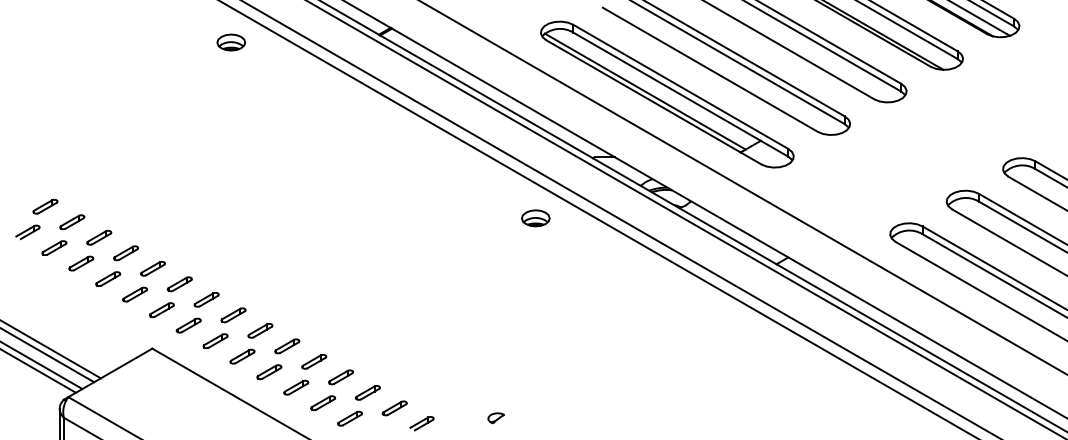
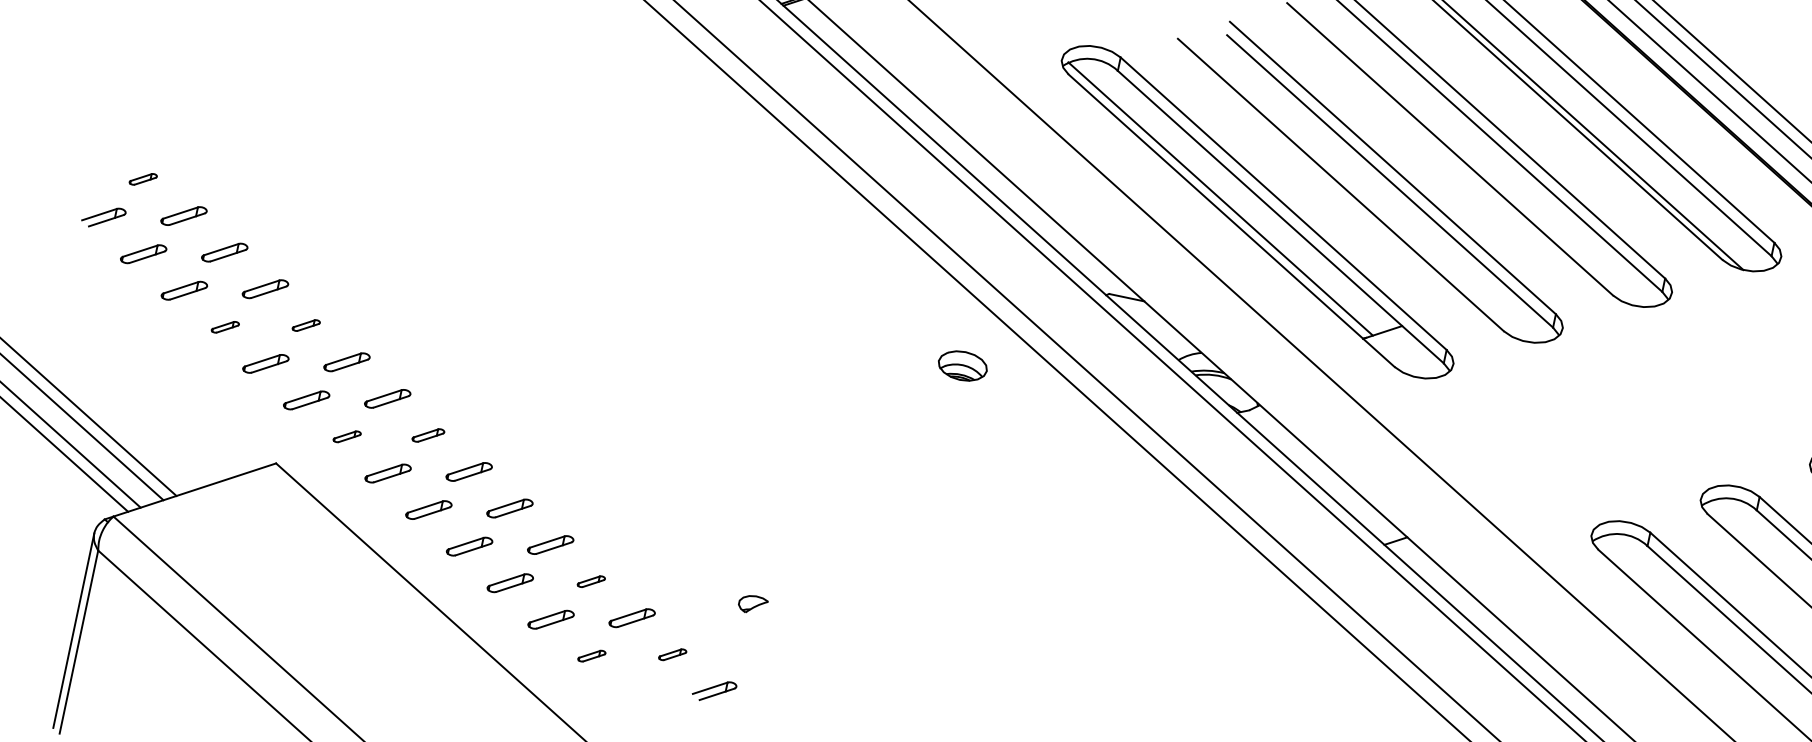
part: (45, 206) -> (143, 179), size x0.6
part: (535, 218) -> (962, 366), moved
part: (152, 268) -> (305, 325), size x0.6
part: (108, 278) -> (225, 326), size x0.6
part: (233, 315) -> (428, 435), size x0.7
part: (188, 325) -> (346, 436), size x0.6
part: (340, 377) -> (590, 581), size x0.6
part: (394, 408) -> (672, 654), size x0.6
part: (349, 418) -> (591, 655), size x0.6
part: (495, 418) -> (751, 604), moved

